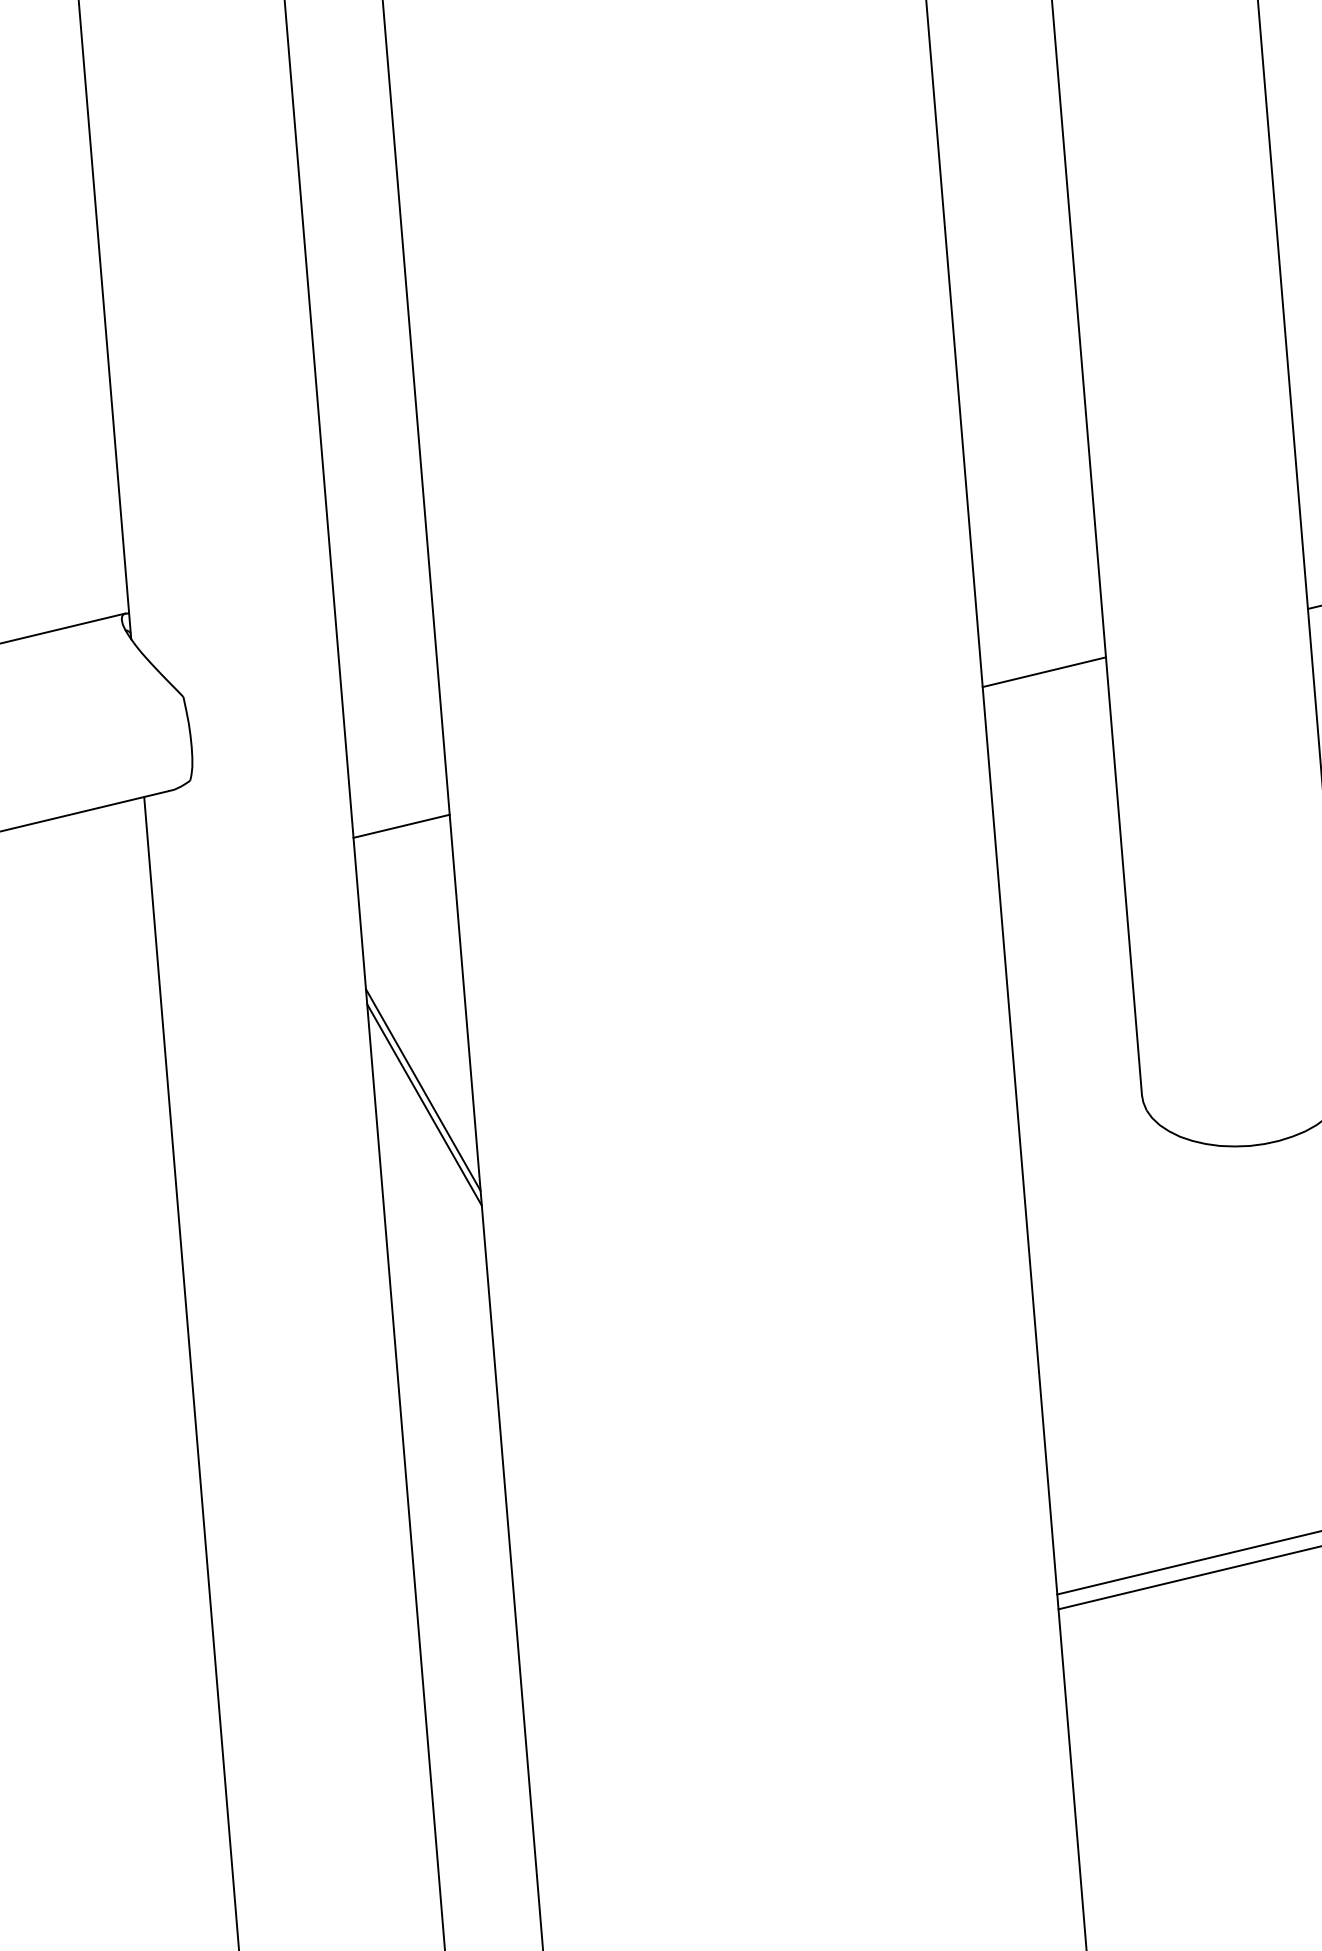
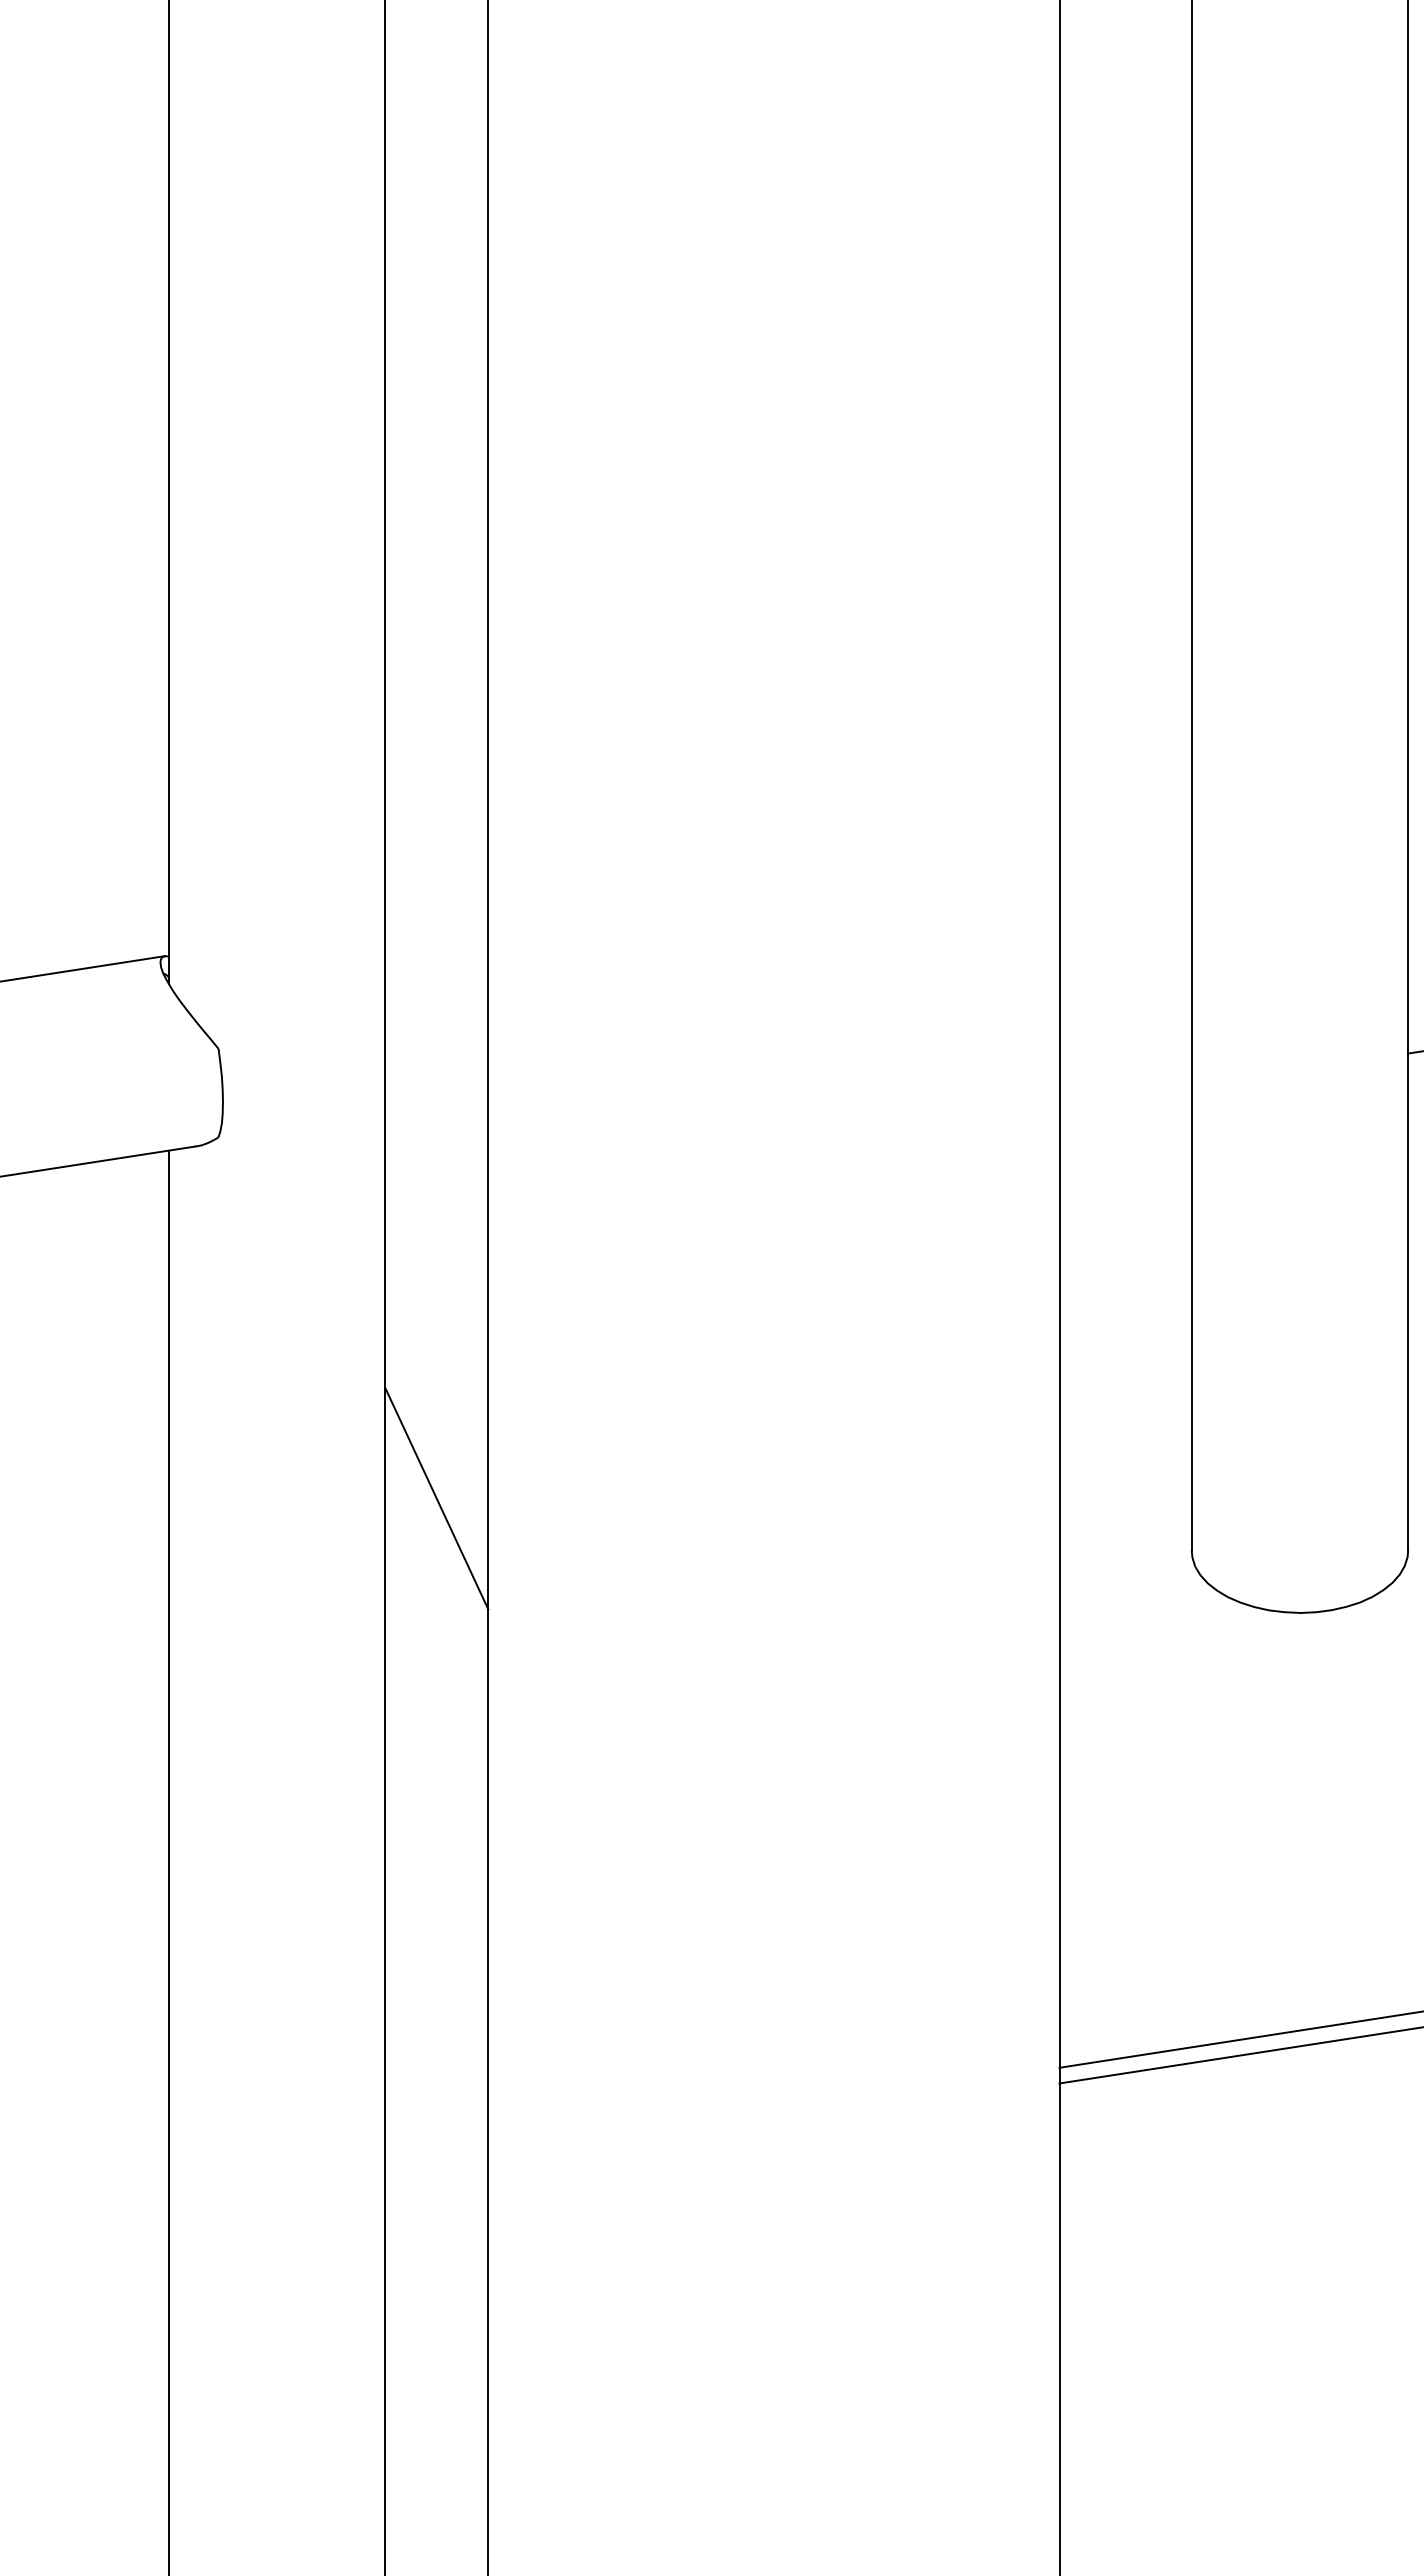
line: (1044, 671) -> (1125, 1096), removed
line: (401, 826) -> (436, 1203), removed
line: (423, 1089) -> (436, 1482), removed

